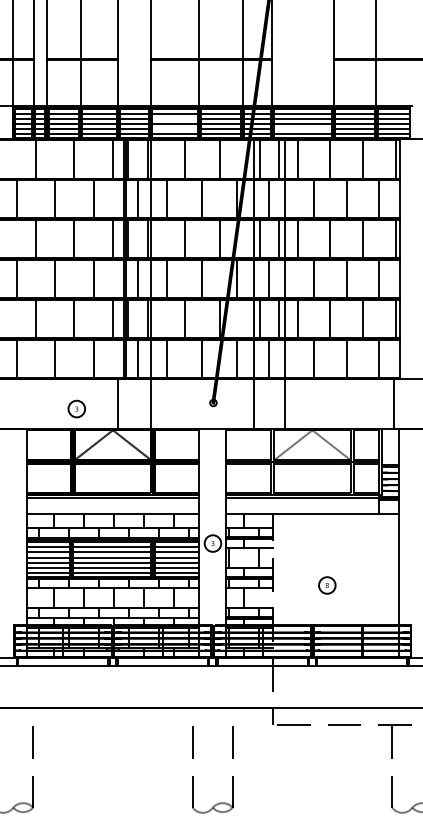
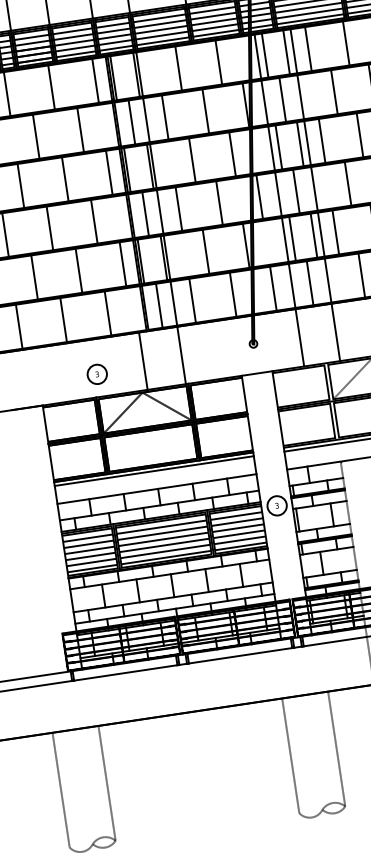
line: (174, 119) -> (159, 24), added
line: (174, 129) -> (161, 35), added
line: (302, 129) -> (308, 13), added

